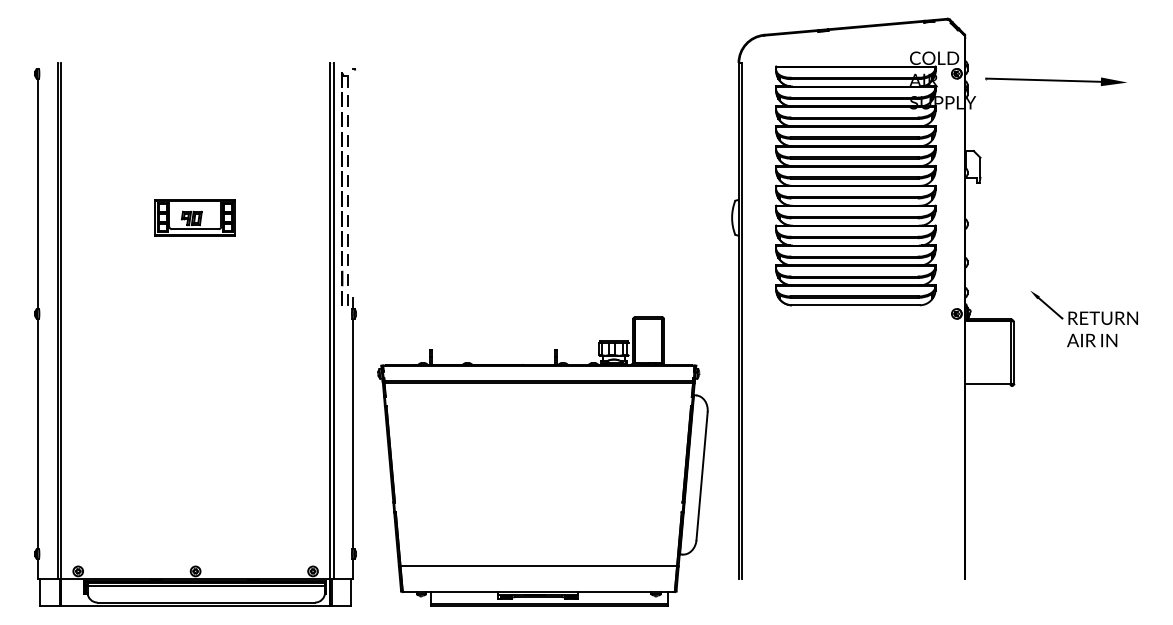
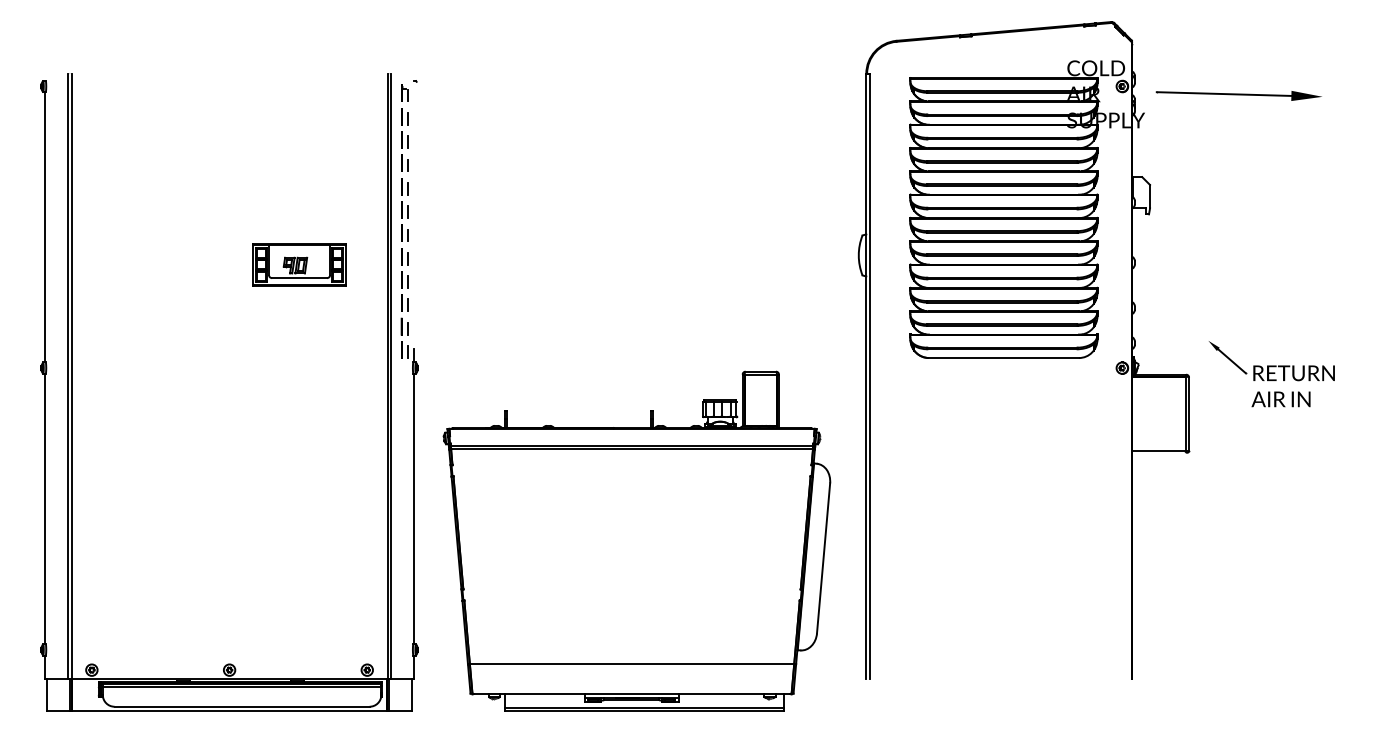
part: (194, 217) -> (298, 264), moved

